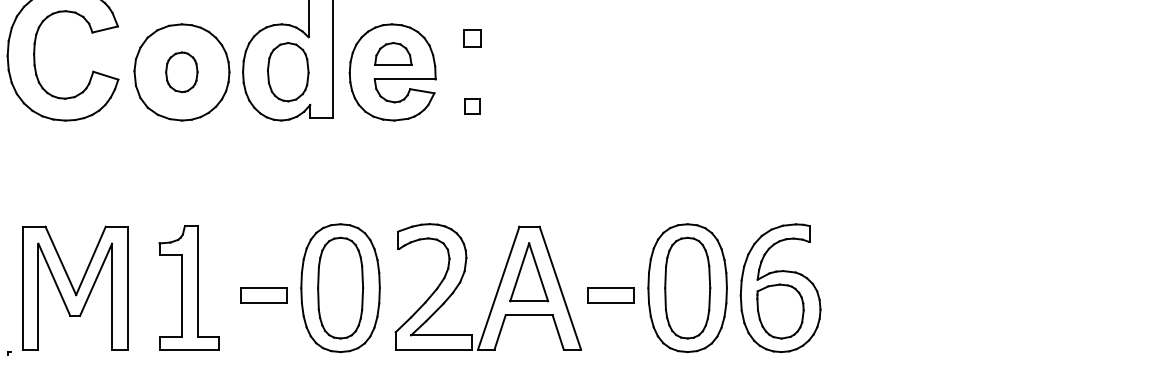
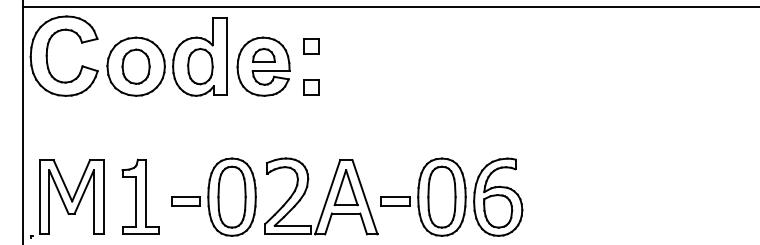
part: (471, 38) -> (311, 46), size x1.43
part: (180, 72) -> (135, 66), size x1.43
part: (471, 106) -> (311, 87), size x1.67

